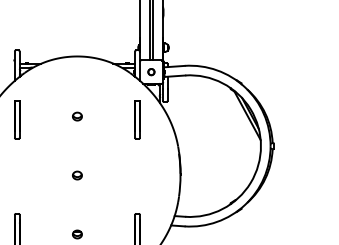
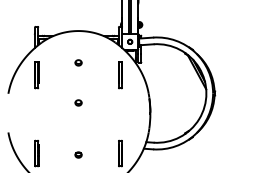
part: (77, 116) -> (78, 62), moved
part: (77, 174) -> (78, 102), moved

